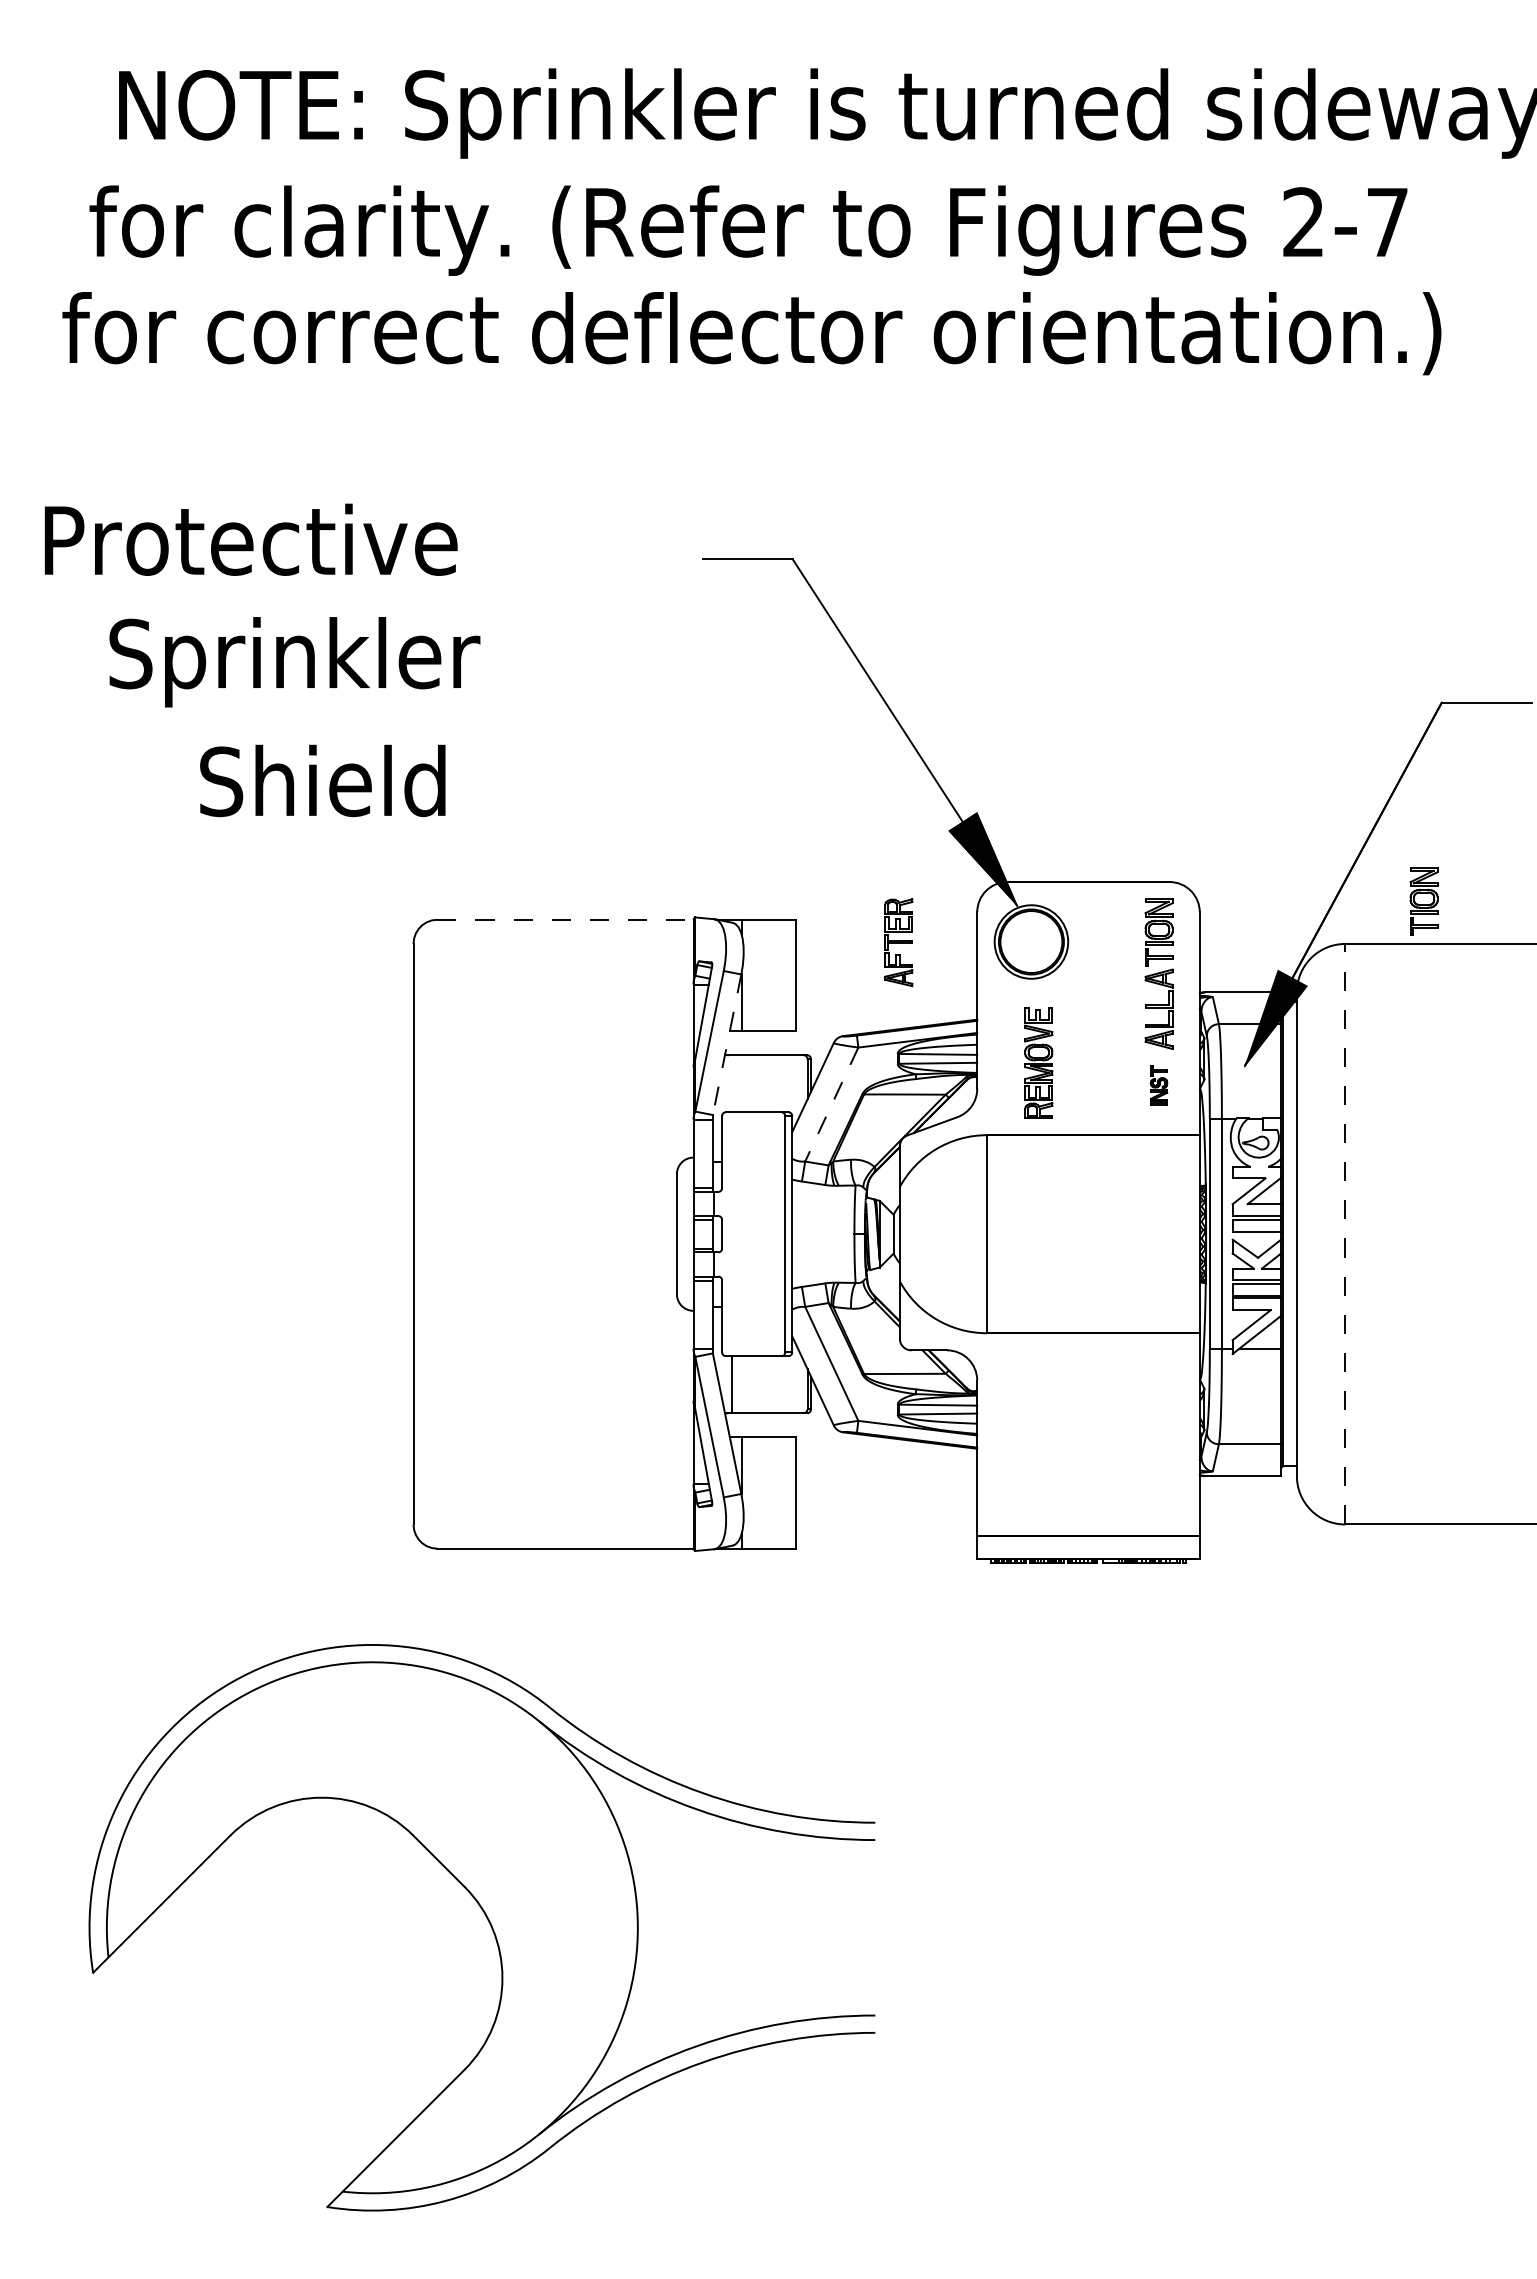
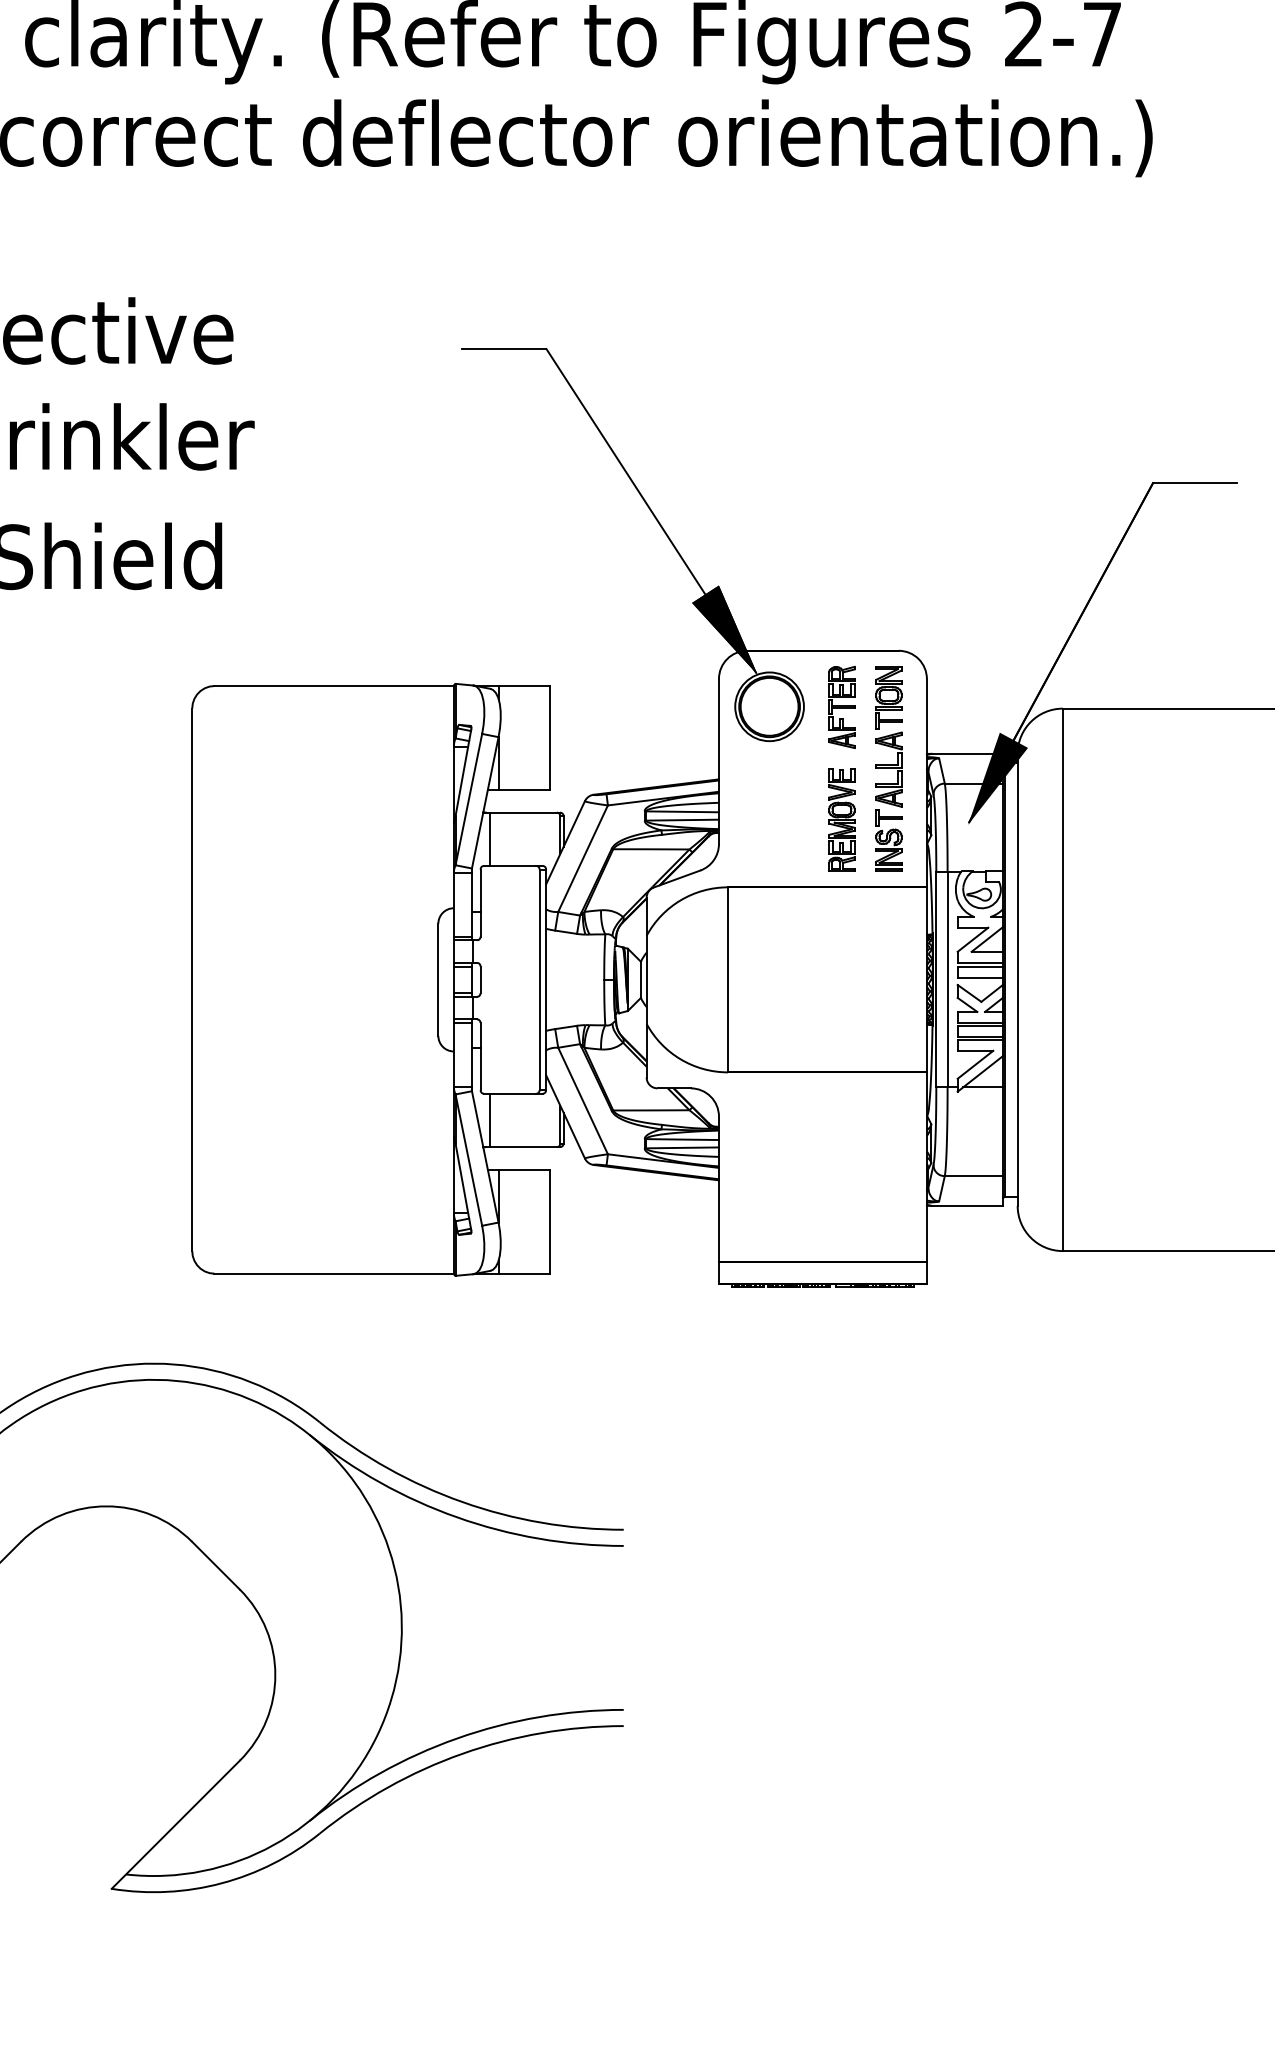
part: (1423, 901) -> (1135, 668), removed
line: (565, 919) -> (334, 685), dashed -> solid
part: (898, 942) -> (841, 707), moved
line: (727, 1044) -> (485, 802), dashed -> solid
part: (1038, 1062) -> (841, 819), moved
line: (732, 1083) -> (490, 839), added
part: (1158, 1085) -> (888, 840), size x1.67
line: (831, 1104) -> (582, 858), dashed -> solid
line: (1345, 1233) -> (1063, 979), dashed -> solid

